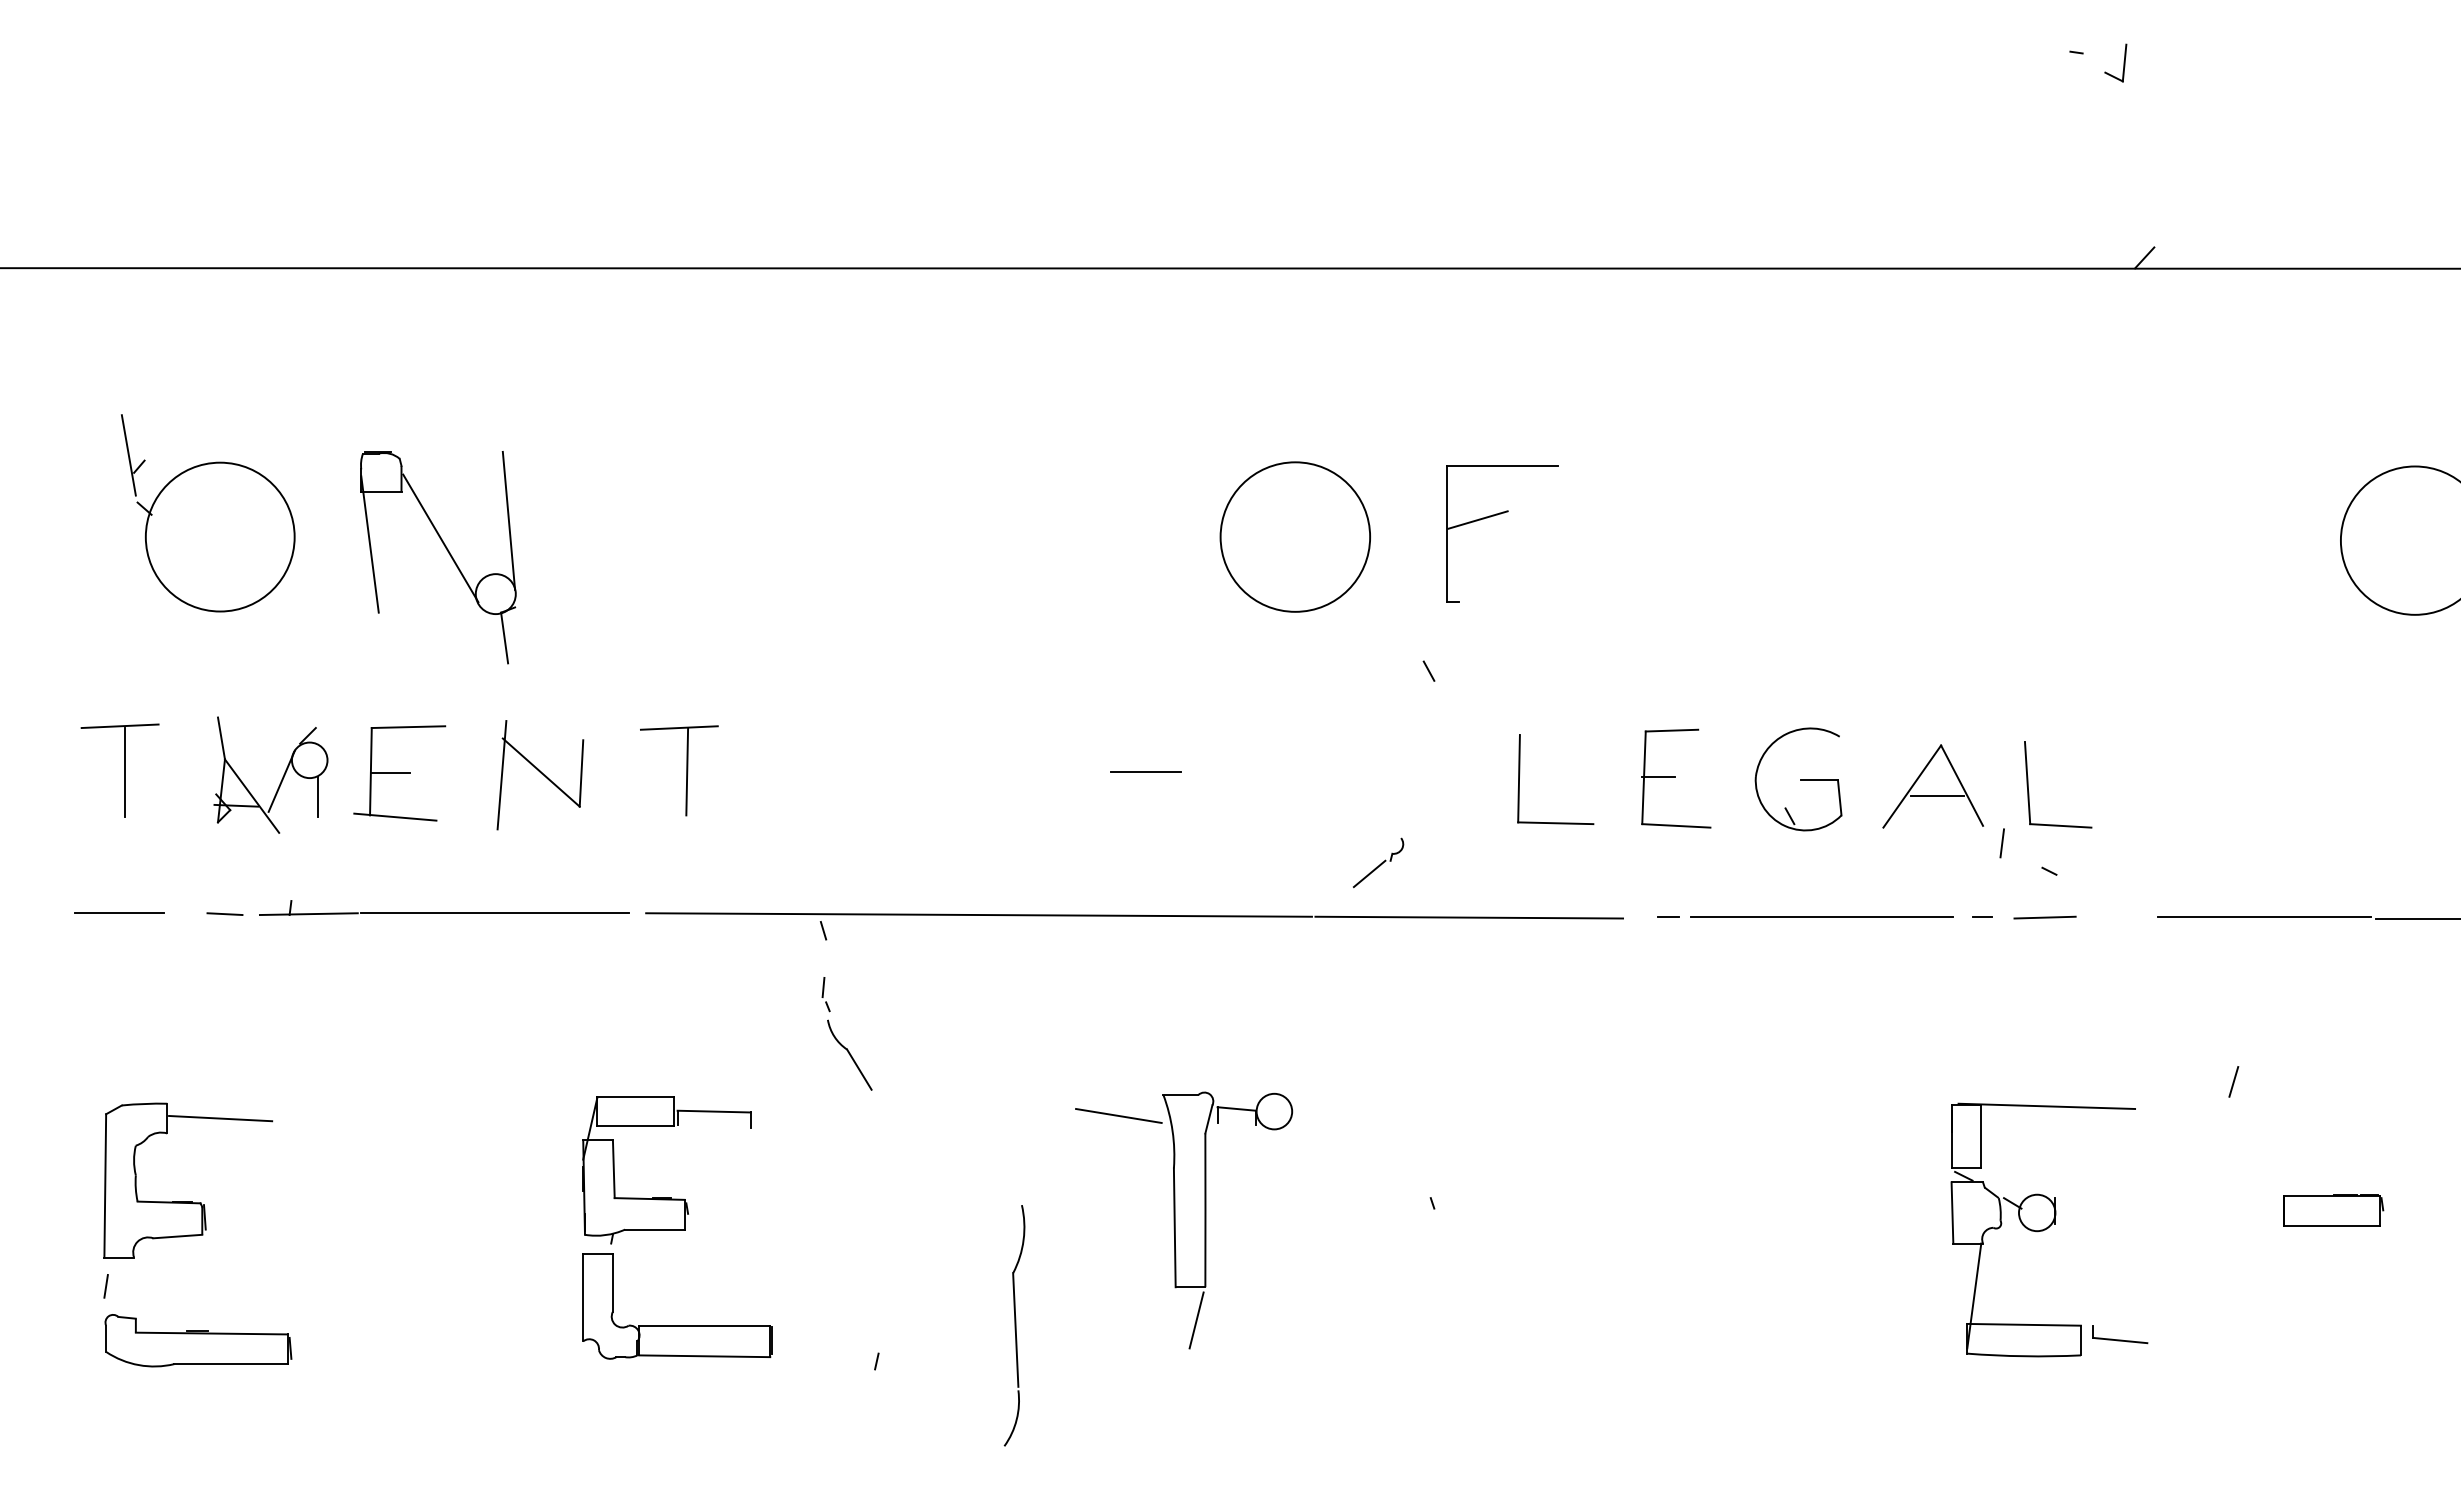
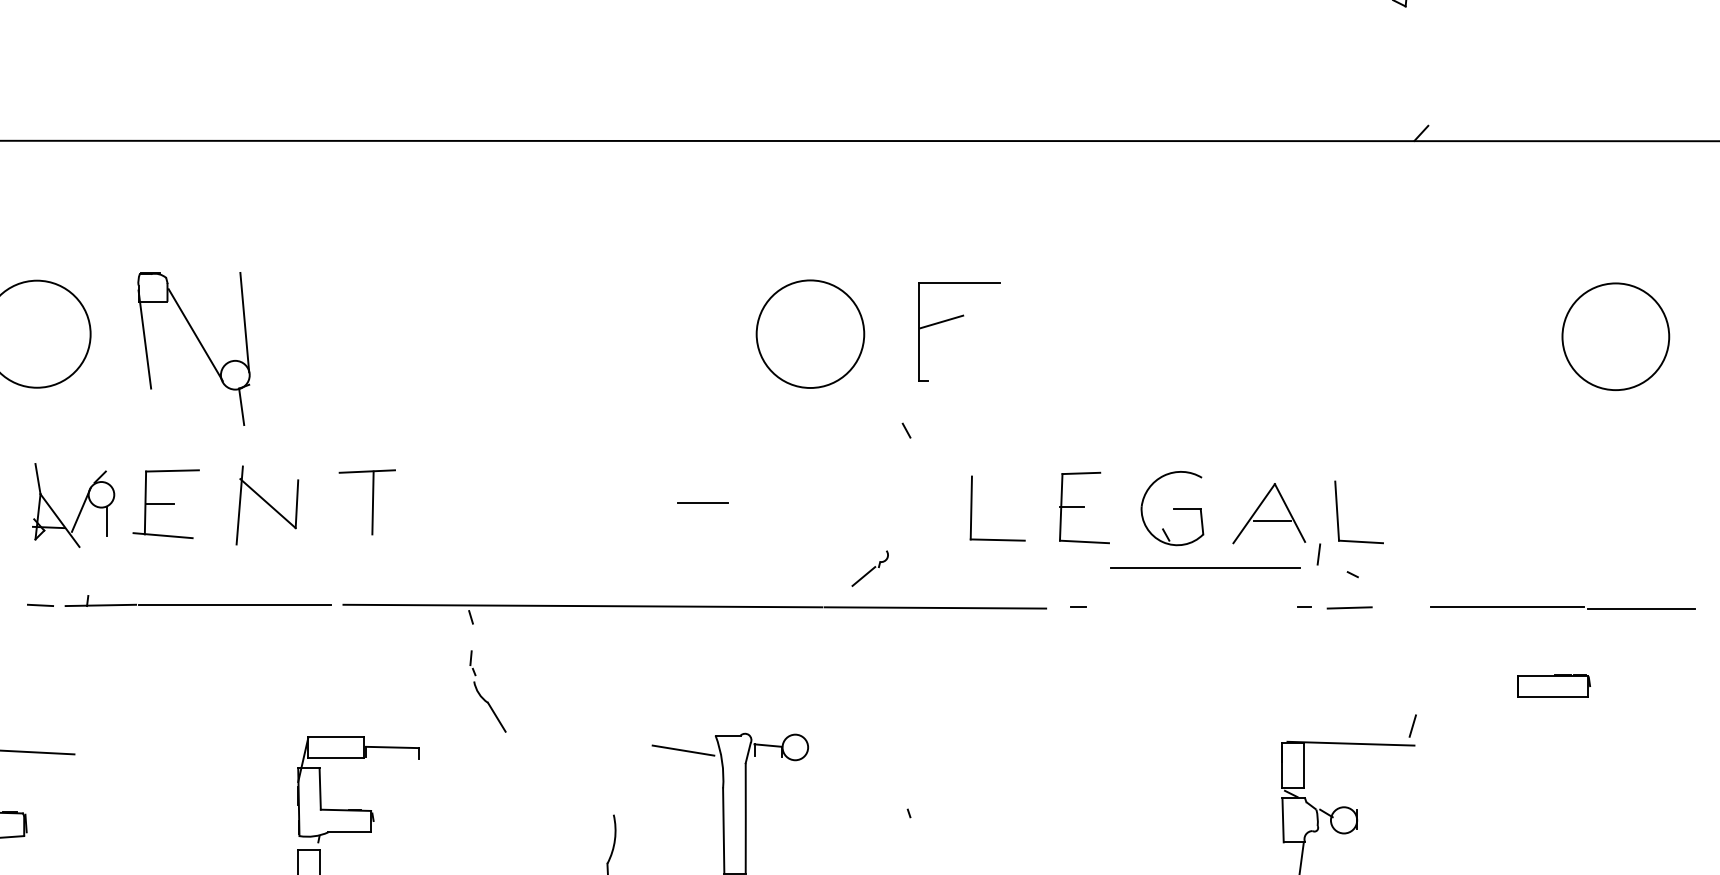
line: (1821, 916) -> (1204, 567), moved
line: (2233, 1081) -> (1412, 725), moved
part: (2333, 1210) -> (1554, 686), moved

